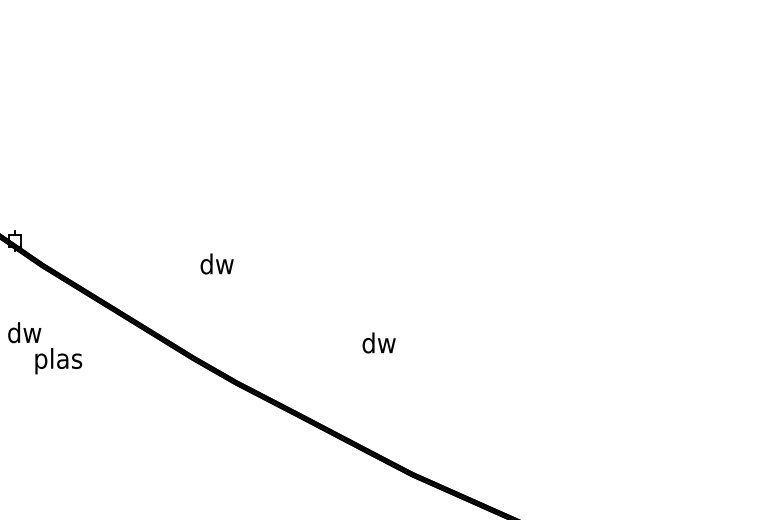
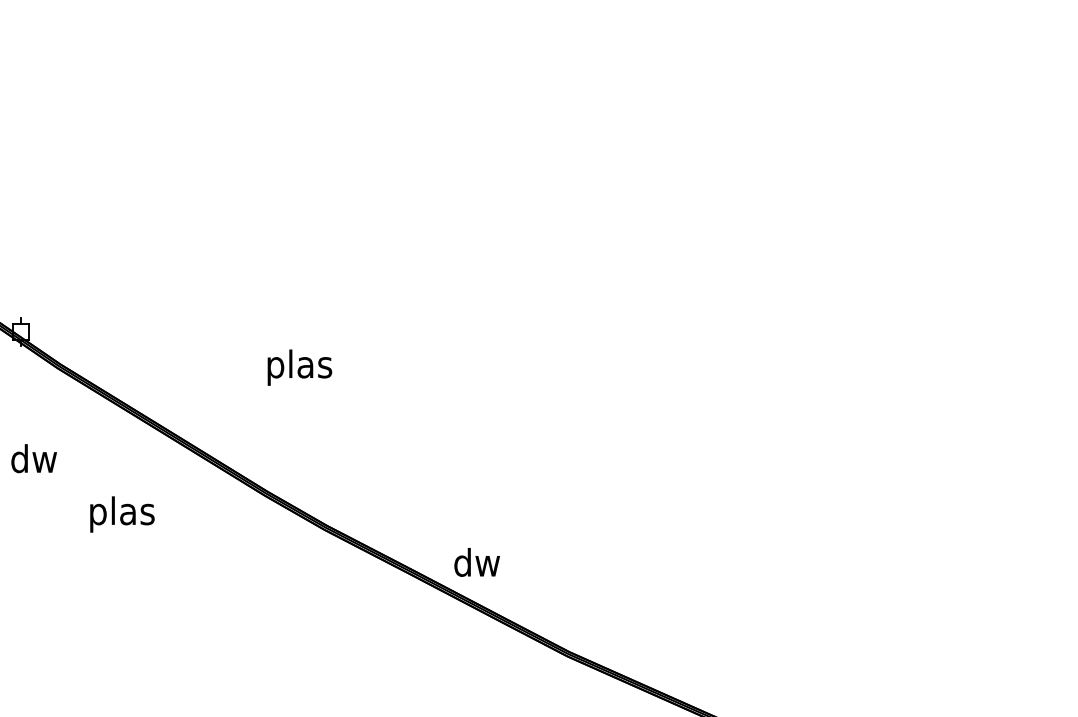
text: (217, 266) -> (299, 367), dw -> plas
text: (378, 342) -> (476, 561), moved
text: (58, 361) -> (122, 514), moved

